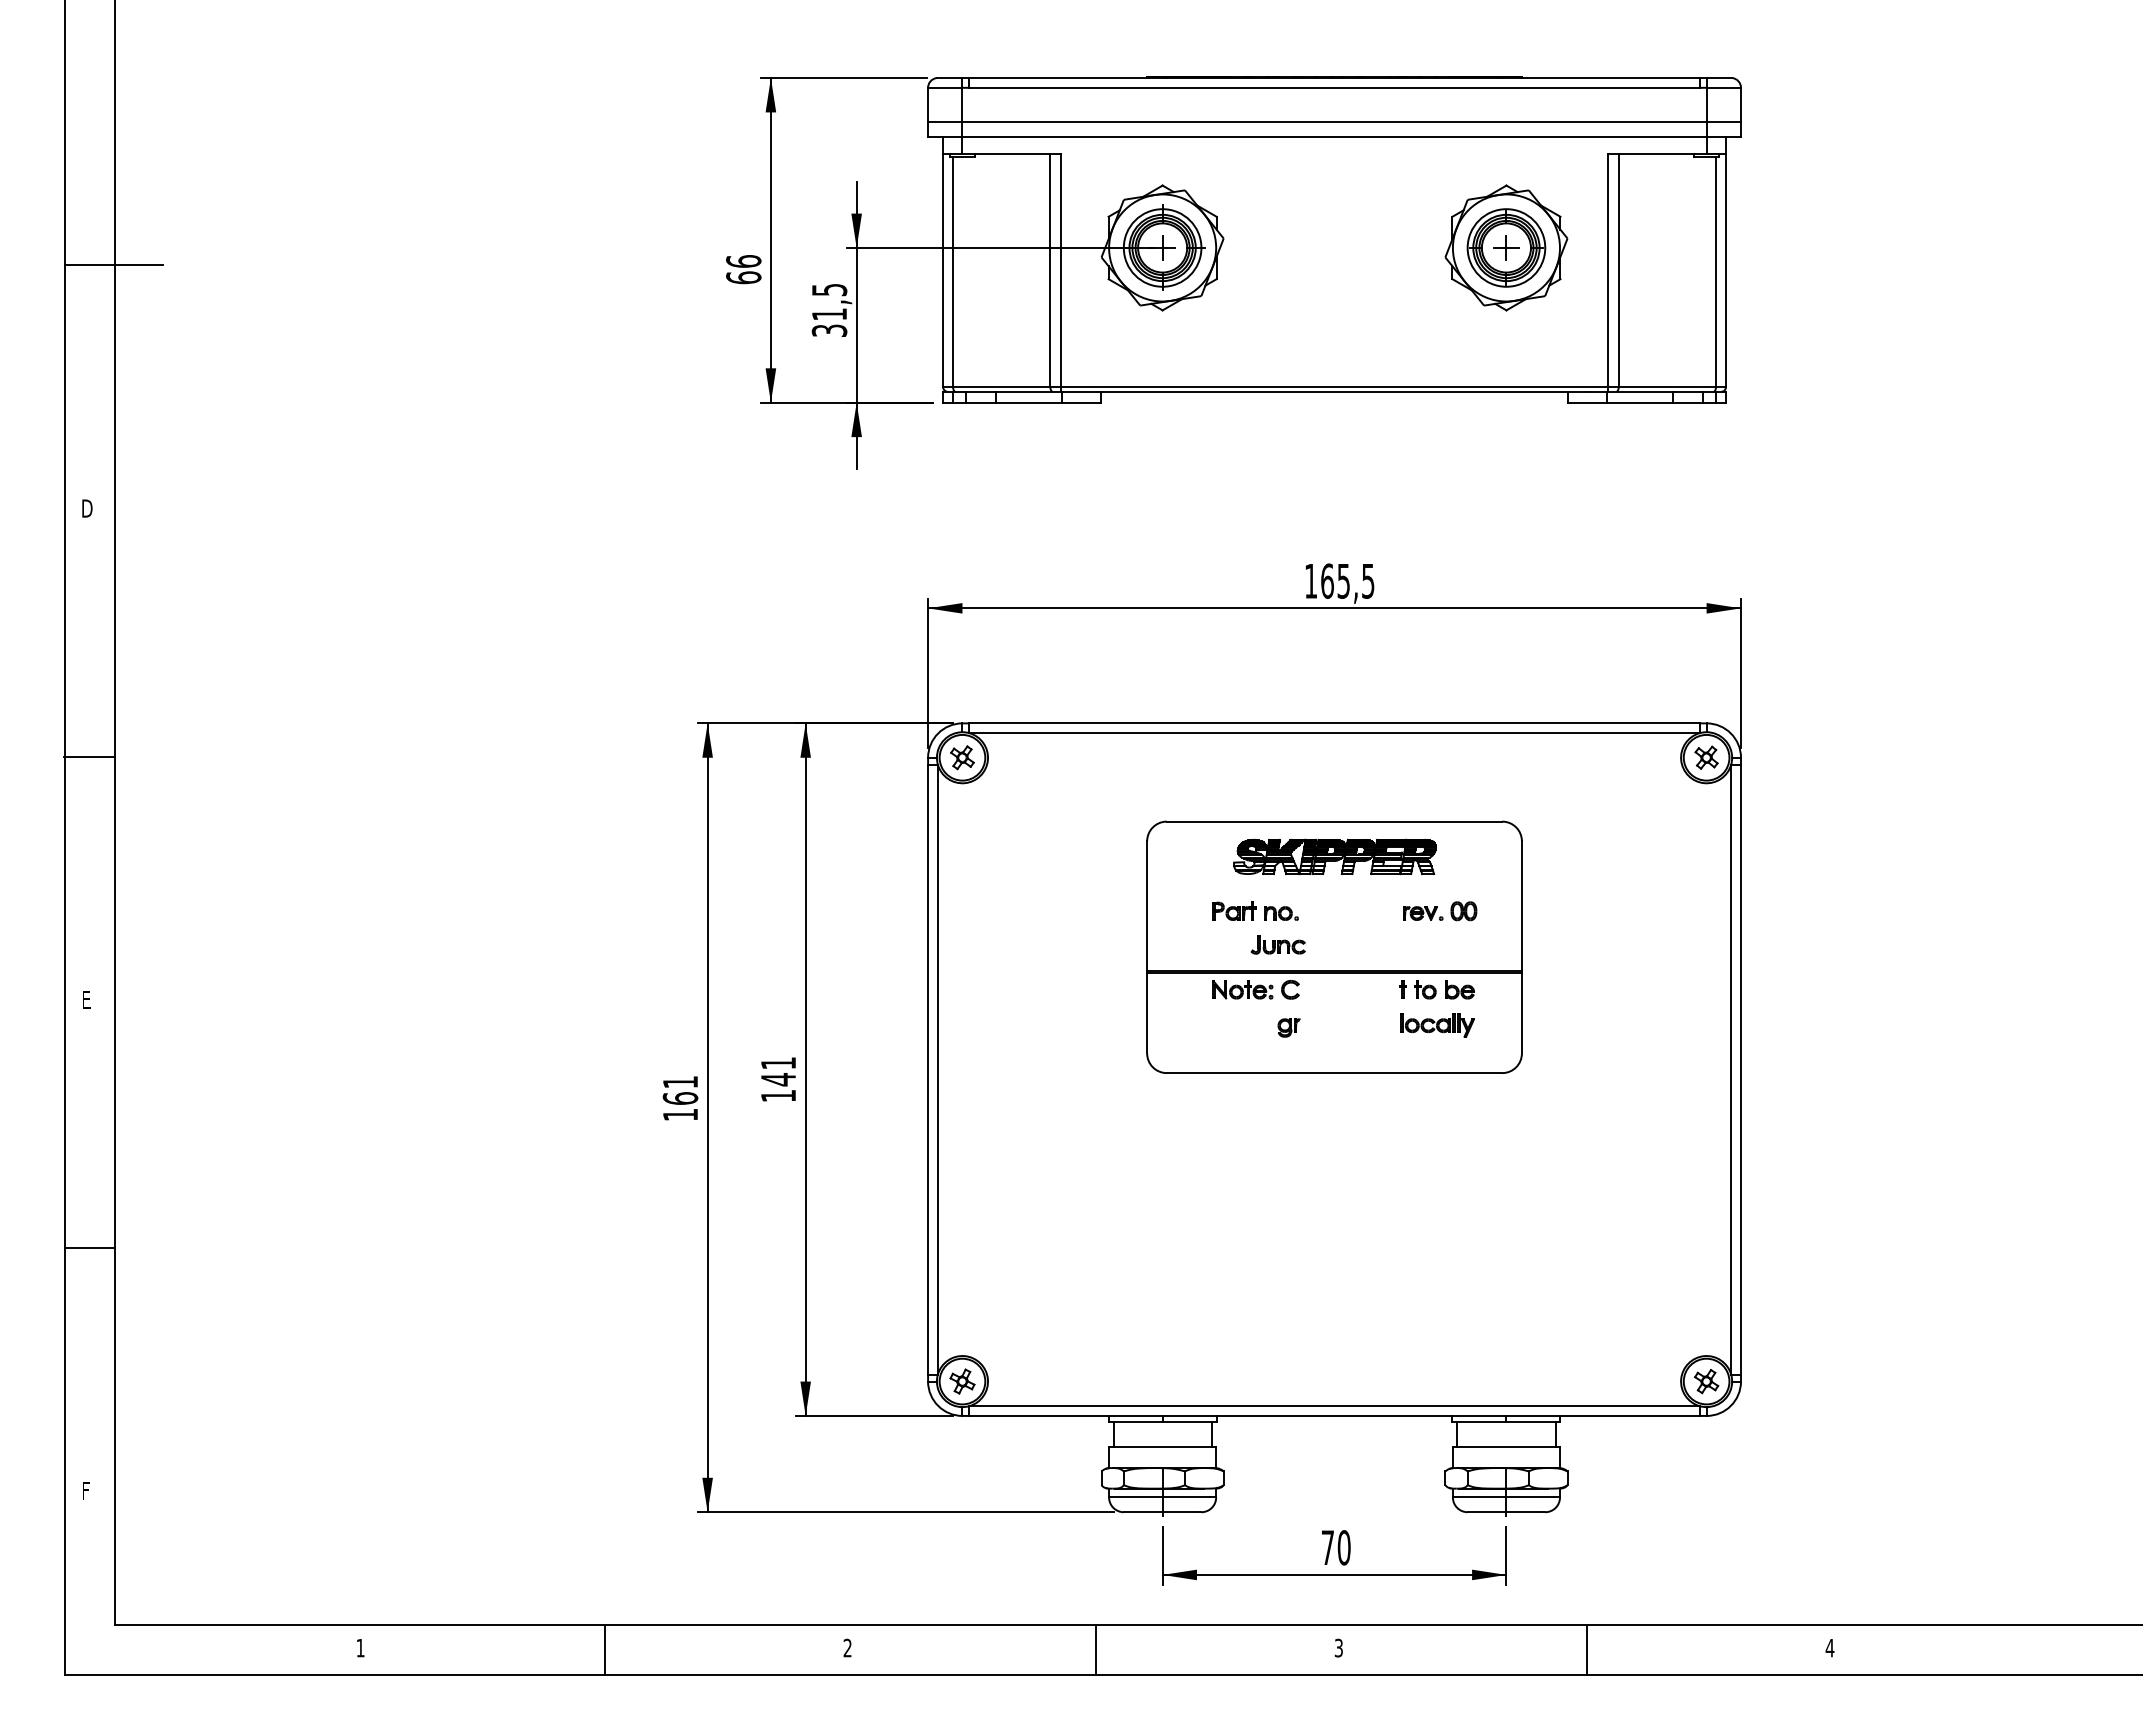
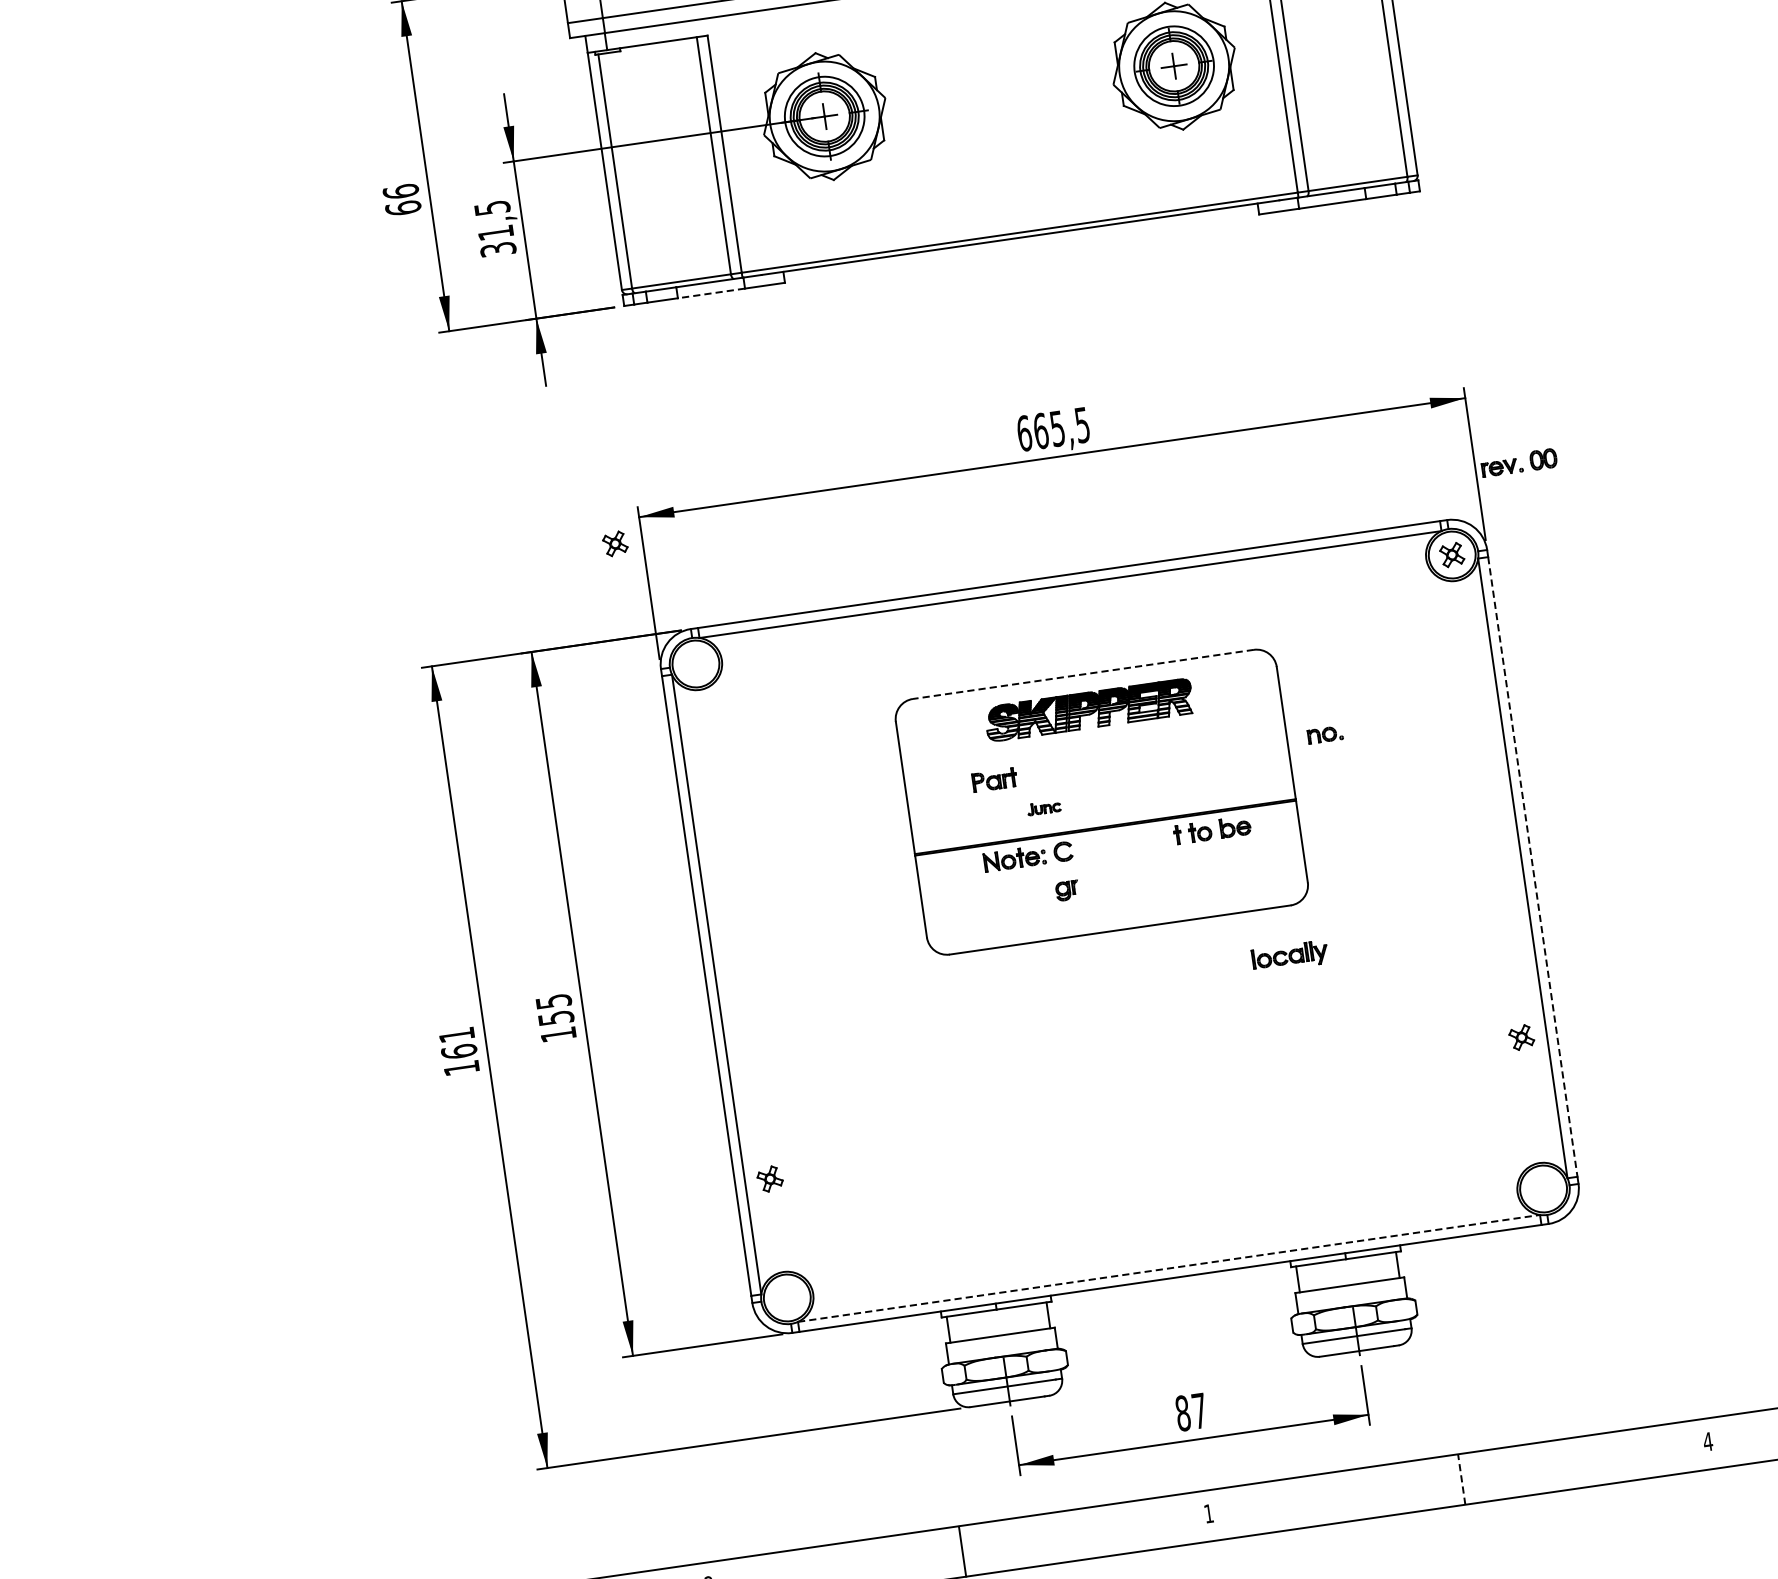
line: (1028, 402) -> (711, 293), solid -> dashed
text: (1310, 580) -> (1023, 432), 165,5 -> 665,5
part: (962, 757) -> (615, 543), moved
line: (1334, 821) -> (1083, 674), solid -> dashed
part: (1440, 911) -> (1519, 463), moved
part: (1281, 913) -> (1325, 734), moved
part: (1277, 944) -> (1043, 807), size x0.6
part: (1437, 1025) -> (1290, 956), moved
line: (1740, 1069) -> (1532, 866), solid -> dashed
text: (778, 1071) -> (554, 1009), 141 -> 155
part: (962, 1381) -> (770, 1178), moved
part: (1706, 1381) -> (1521, 1037), moved
line: (1335, 1406) -> (1170, 1268), solid -> dashed
text: (1335, 1547) -> (1190, 1411), 70 -> 87
text: (1338, 1647) -> (1208, 1513), 3 -> 1
line: (1587, 1650) -> (1461, 1479), solid -> dashed

